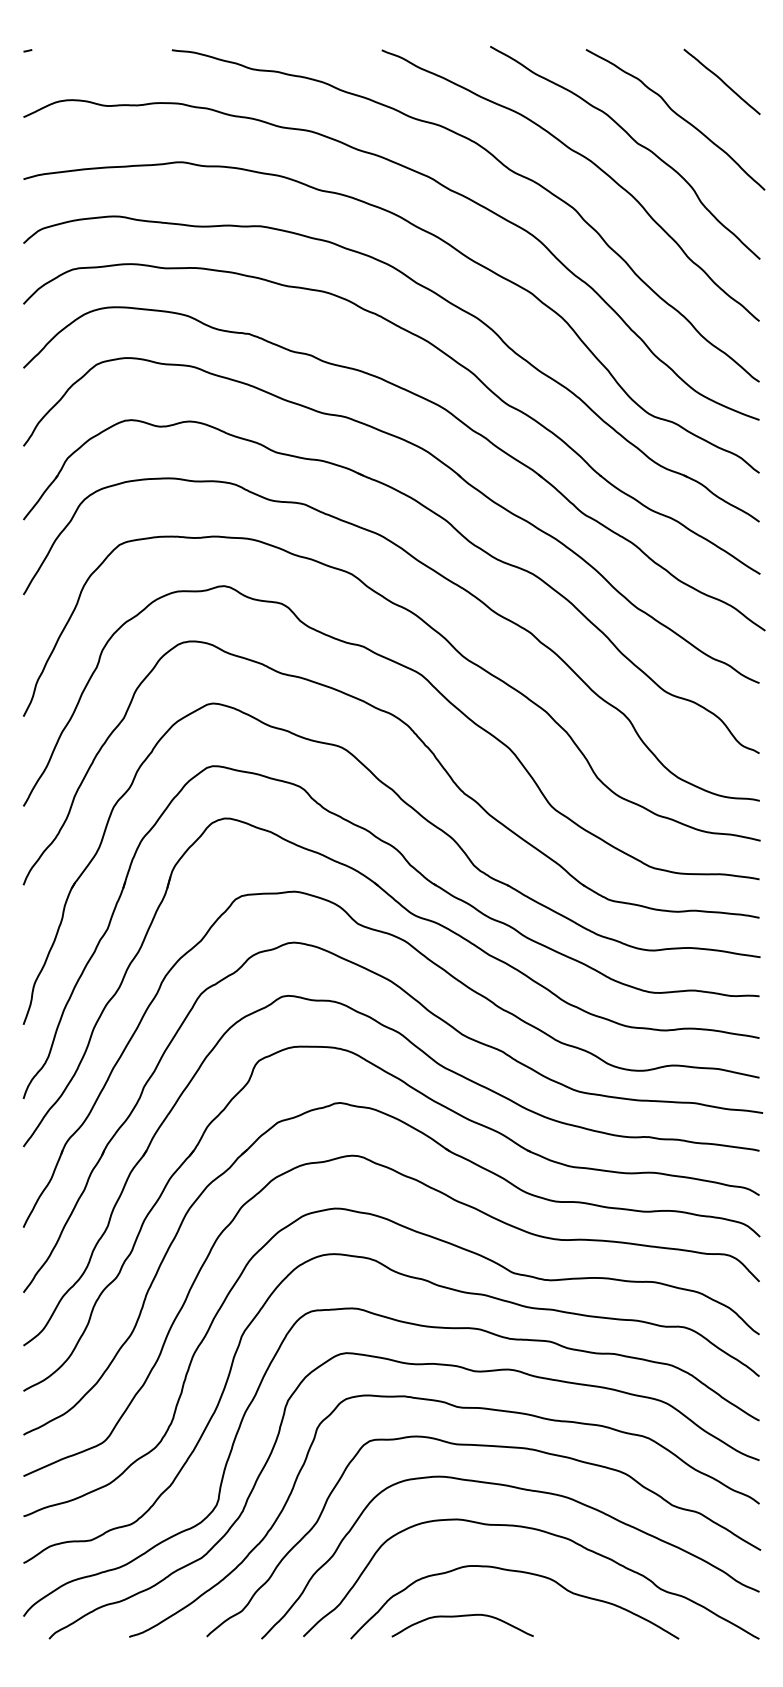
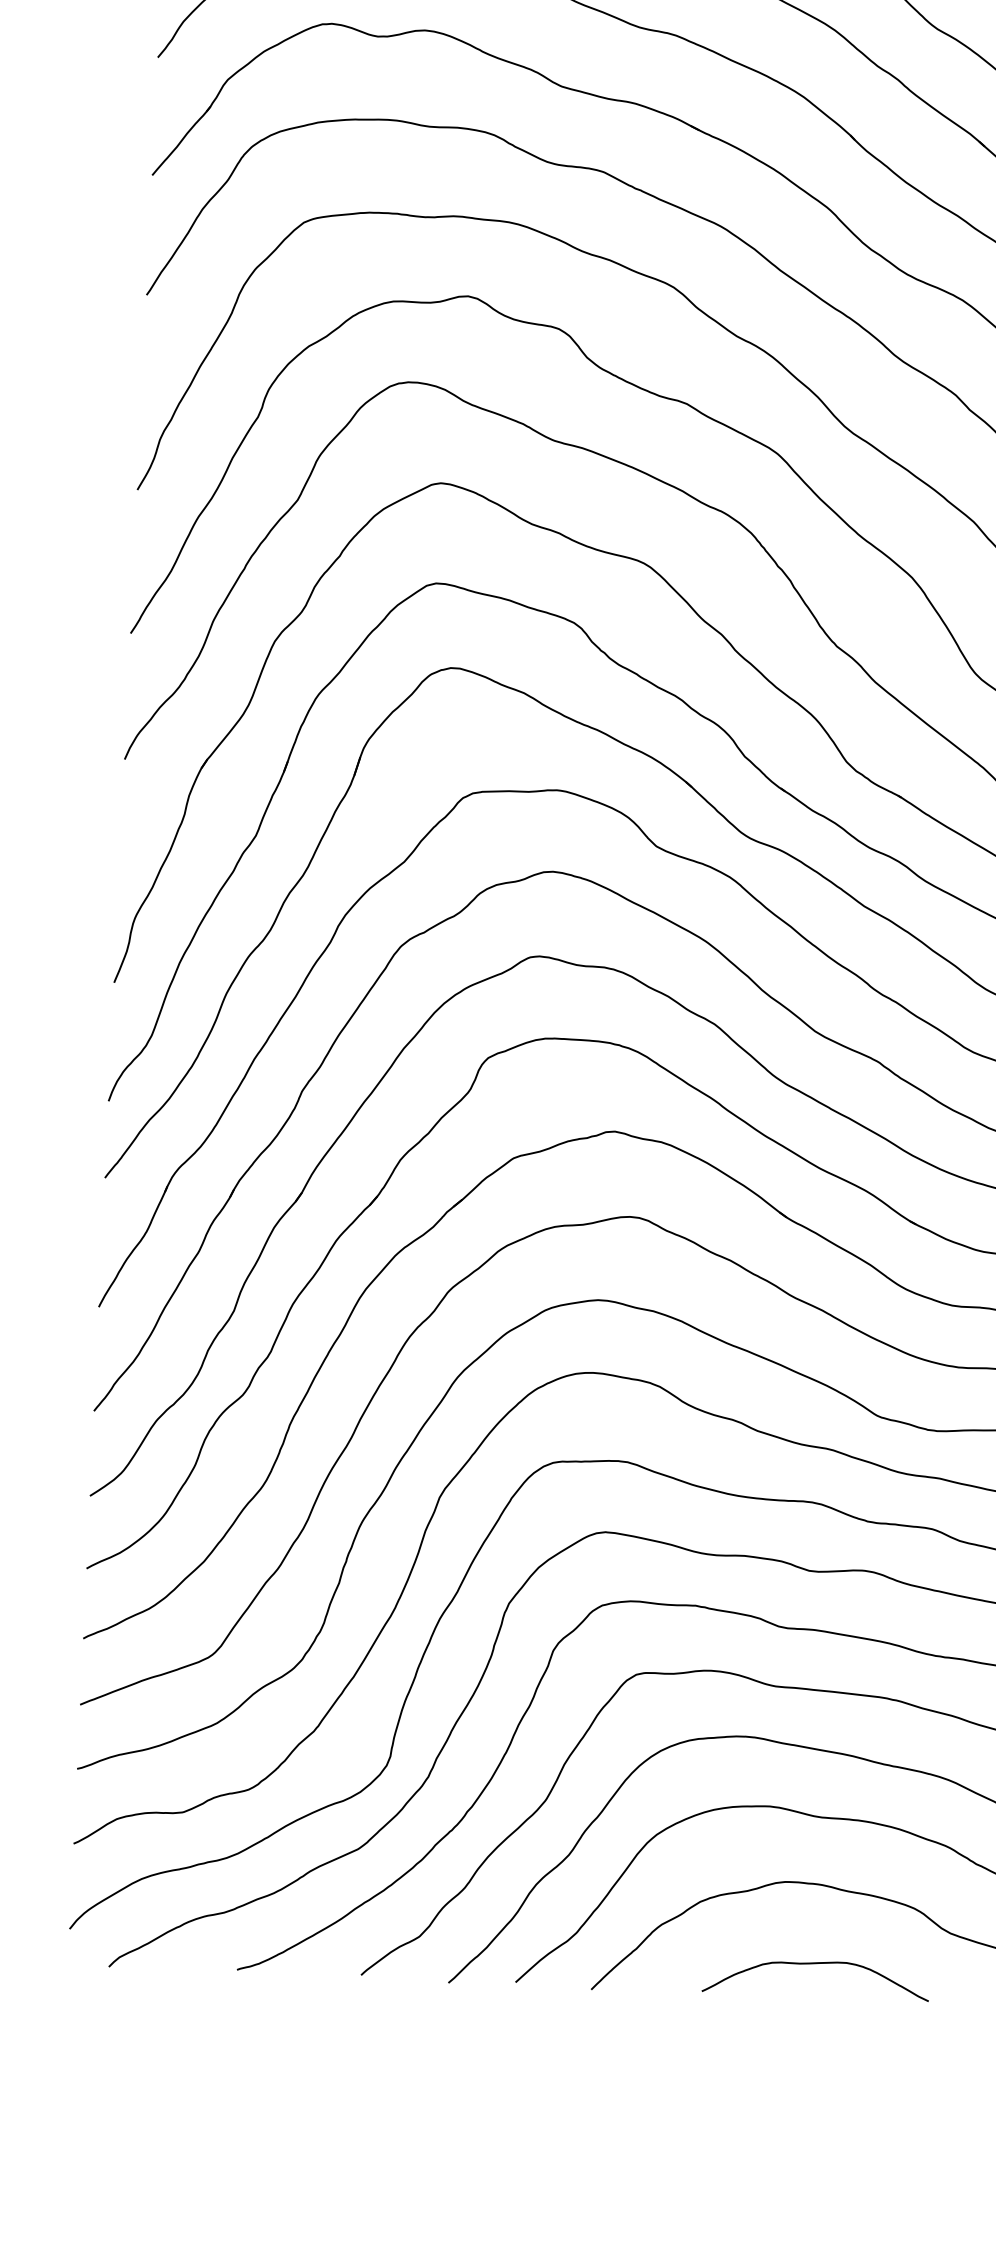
curve: (458, 1617) -> (809, 1965), moved

